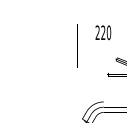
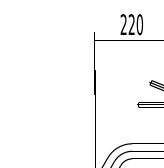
text: (103, 32) -> (132, 24), moved

